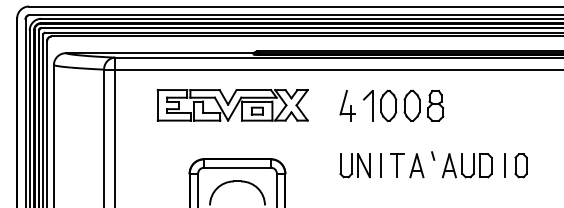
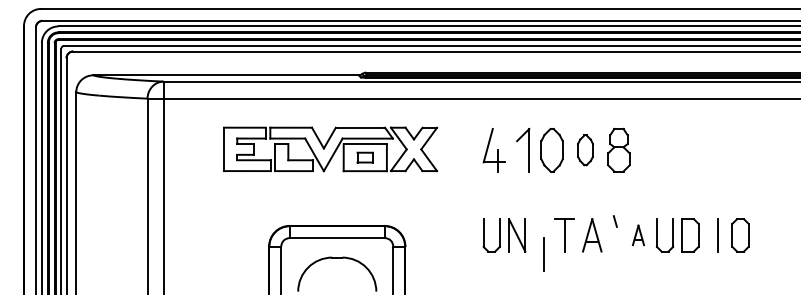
part: (412, 106) -> (585, 150), size x0.7
line: (380, 165) -> (543, 254), moved
part: (449, 165) -> (638, 235), size x0.6

